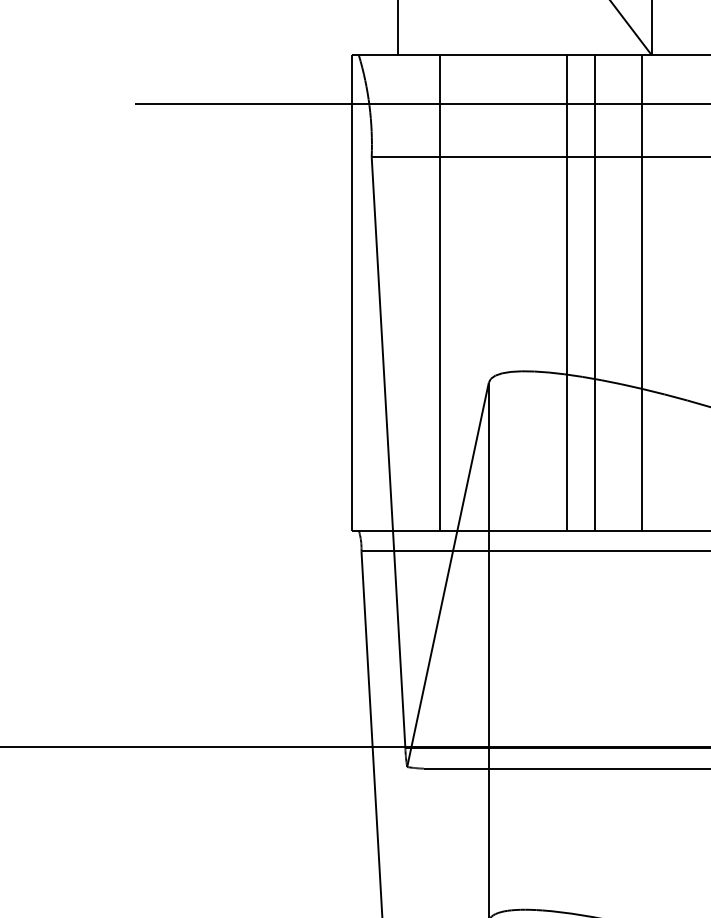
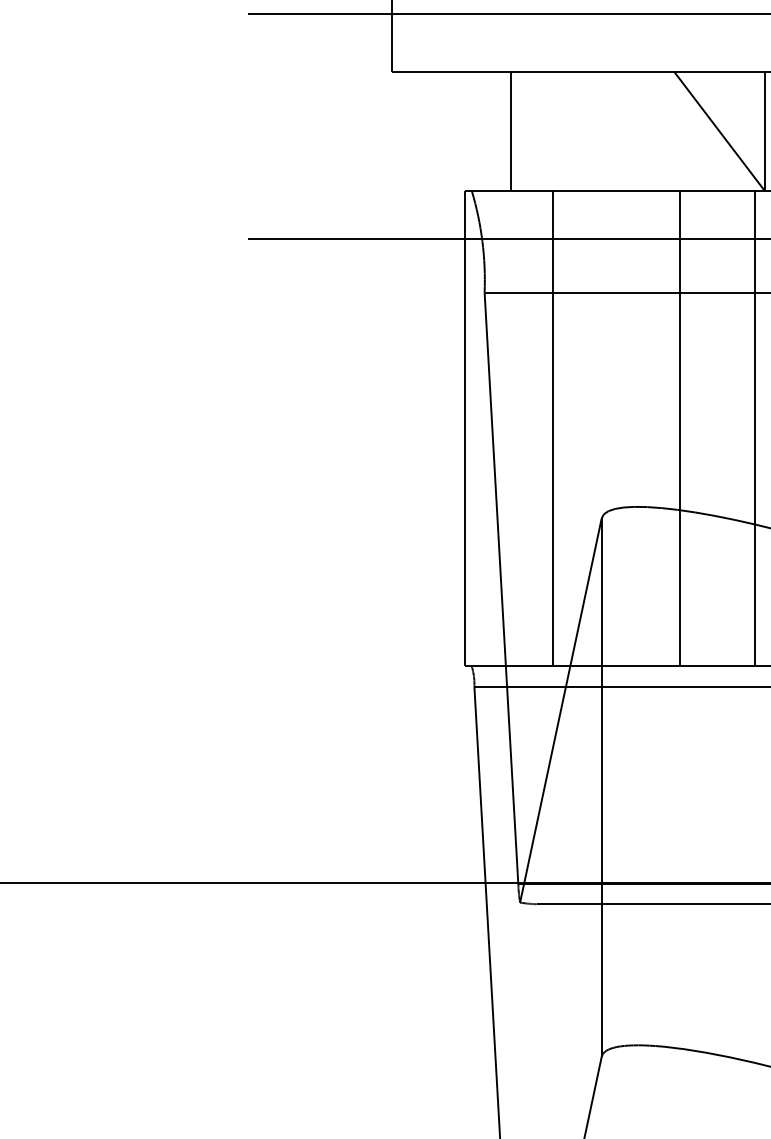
line: (595, 292) -> (708, 428), removed

